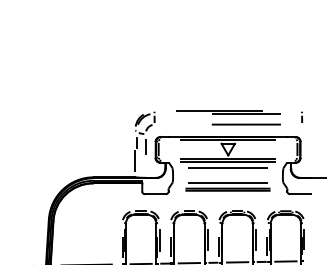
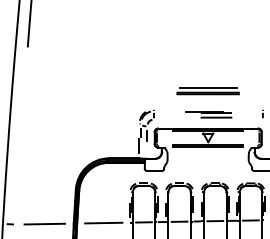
part: (228, 117) -> (208, 114), size x0.6
line: (227, 168) -> (207, 151), removed
part: (227, 187) -> (207, 91), moved

